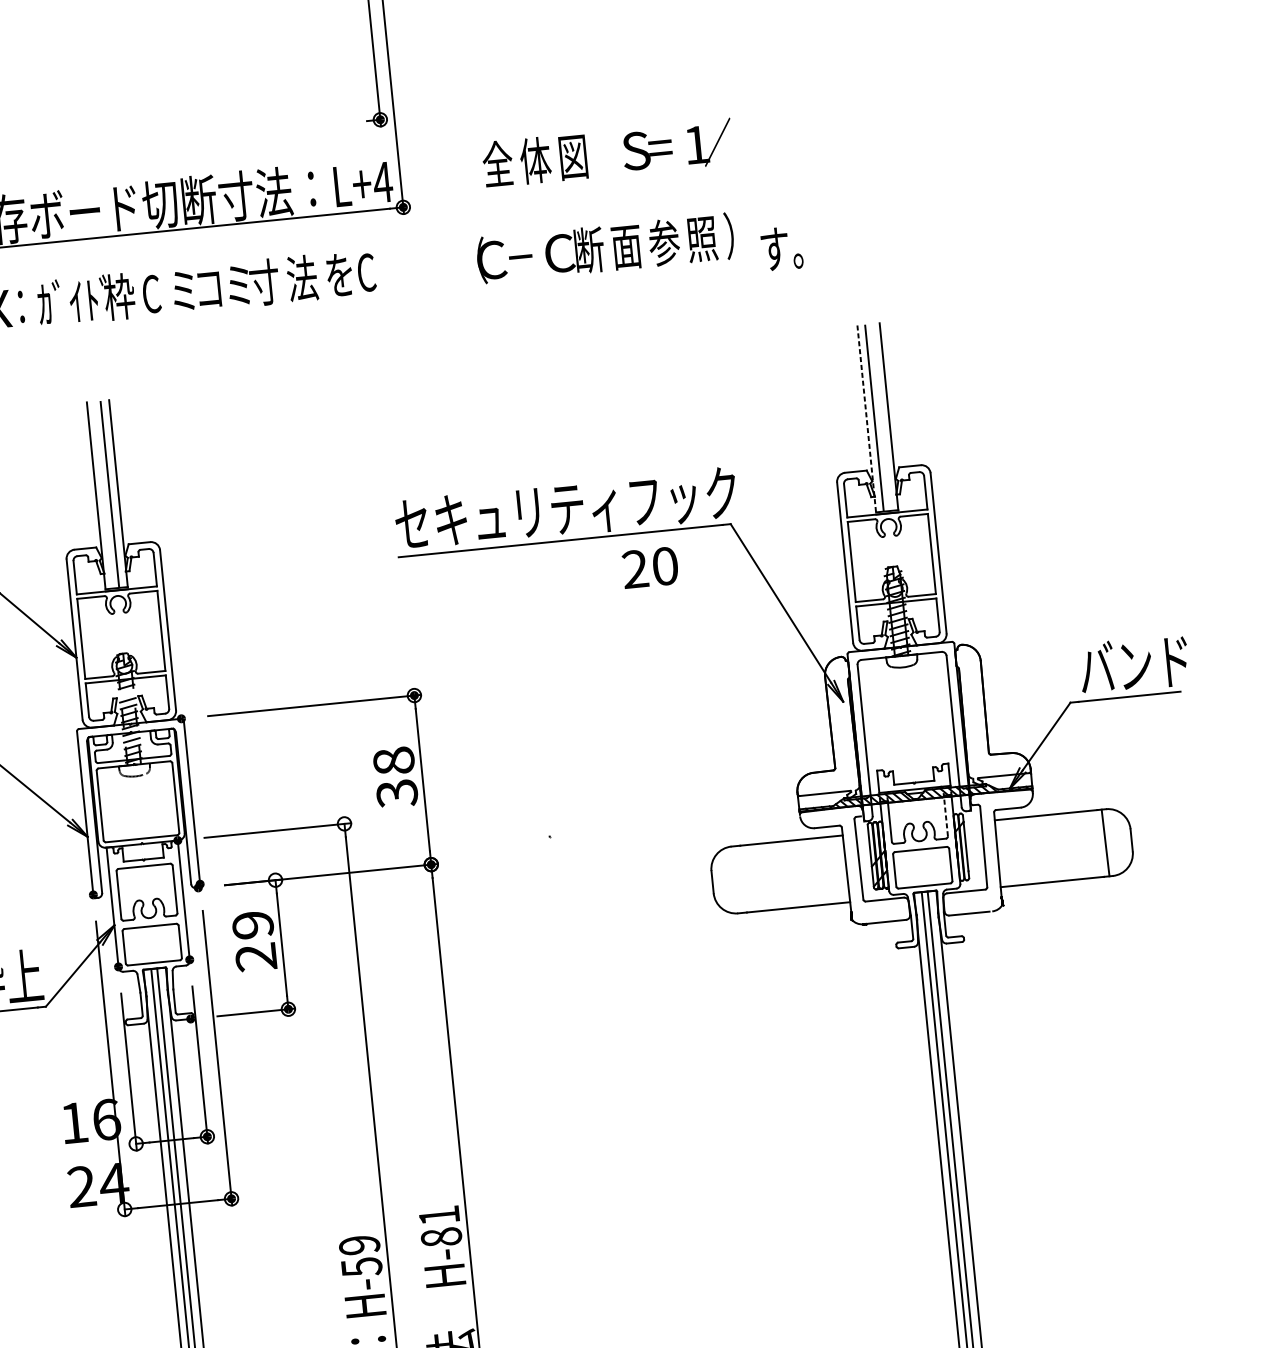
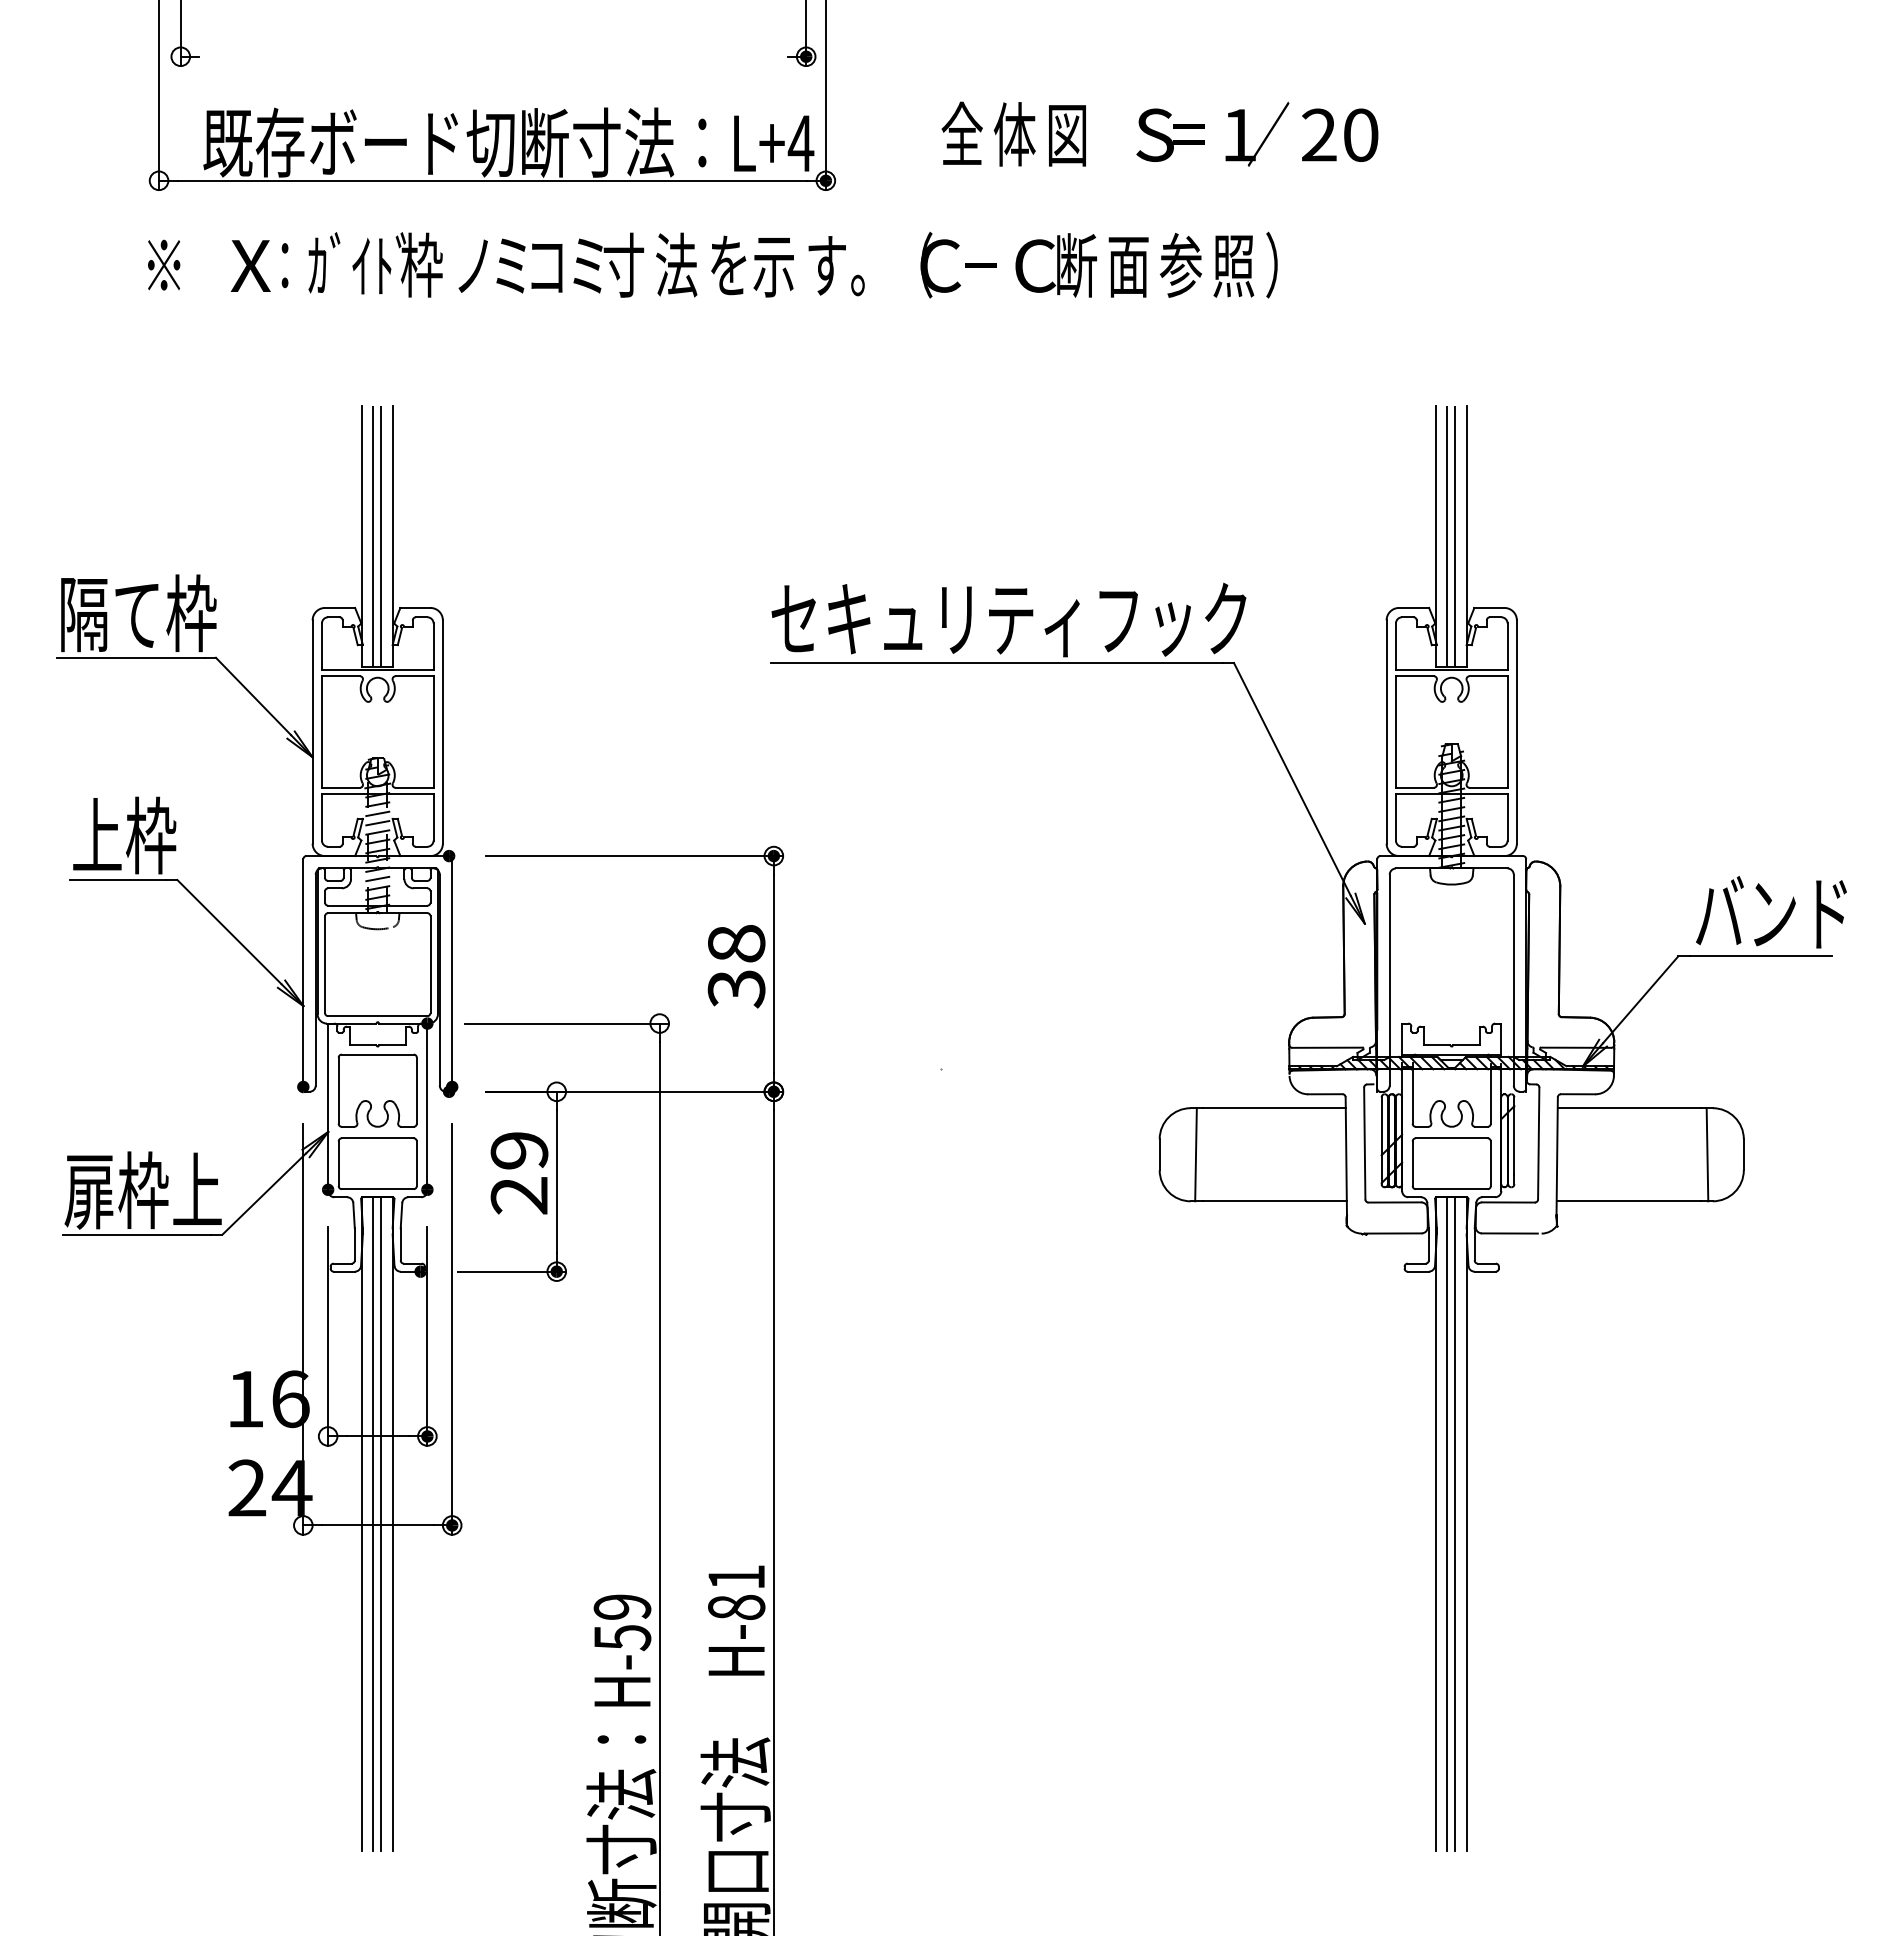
text: (781, 249) -> (836, 266), moved
text: (371, 273) -> (773, 267), C -> 示
text: (154, 293) -> (470, 265), C -> ノ
line: (880, 417) -> (1455, 536), added
line: (866, 419) -> (1436, 537), dashed -> solid
line: (104, 494) -> (373, 536), added
text: (650, 567) -> (1340, 134), moved
line: (126, 693) -> (377, 813), added
line: (945, 814) -> (1490, 1093), dashed -> solid
line: (738, 879) -> (1195, 1154), added

